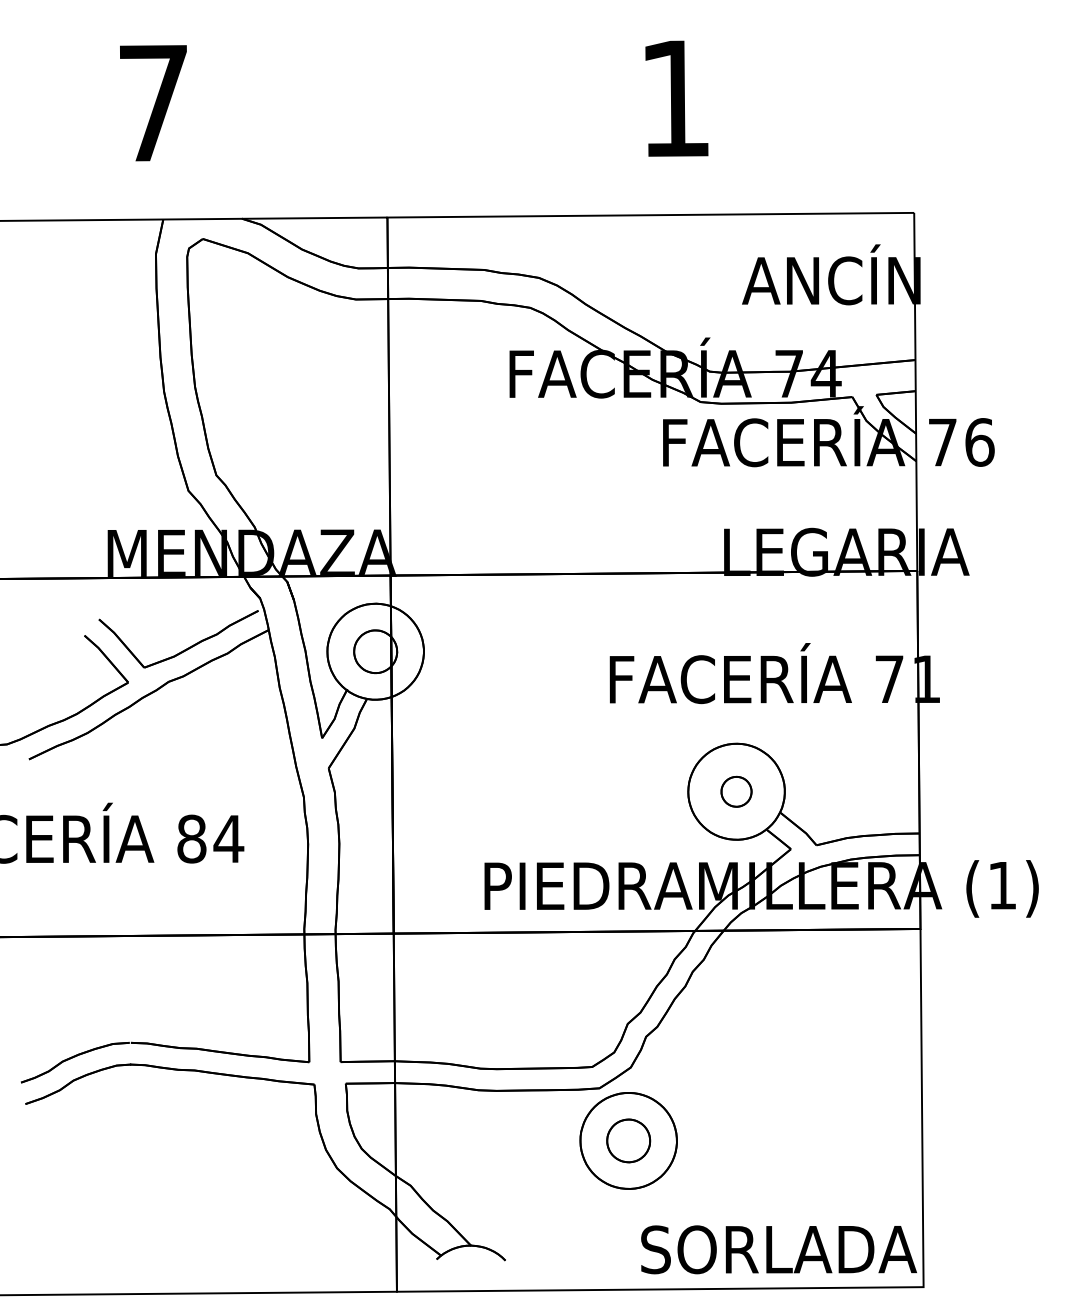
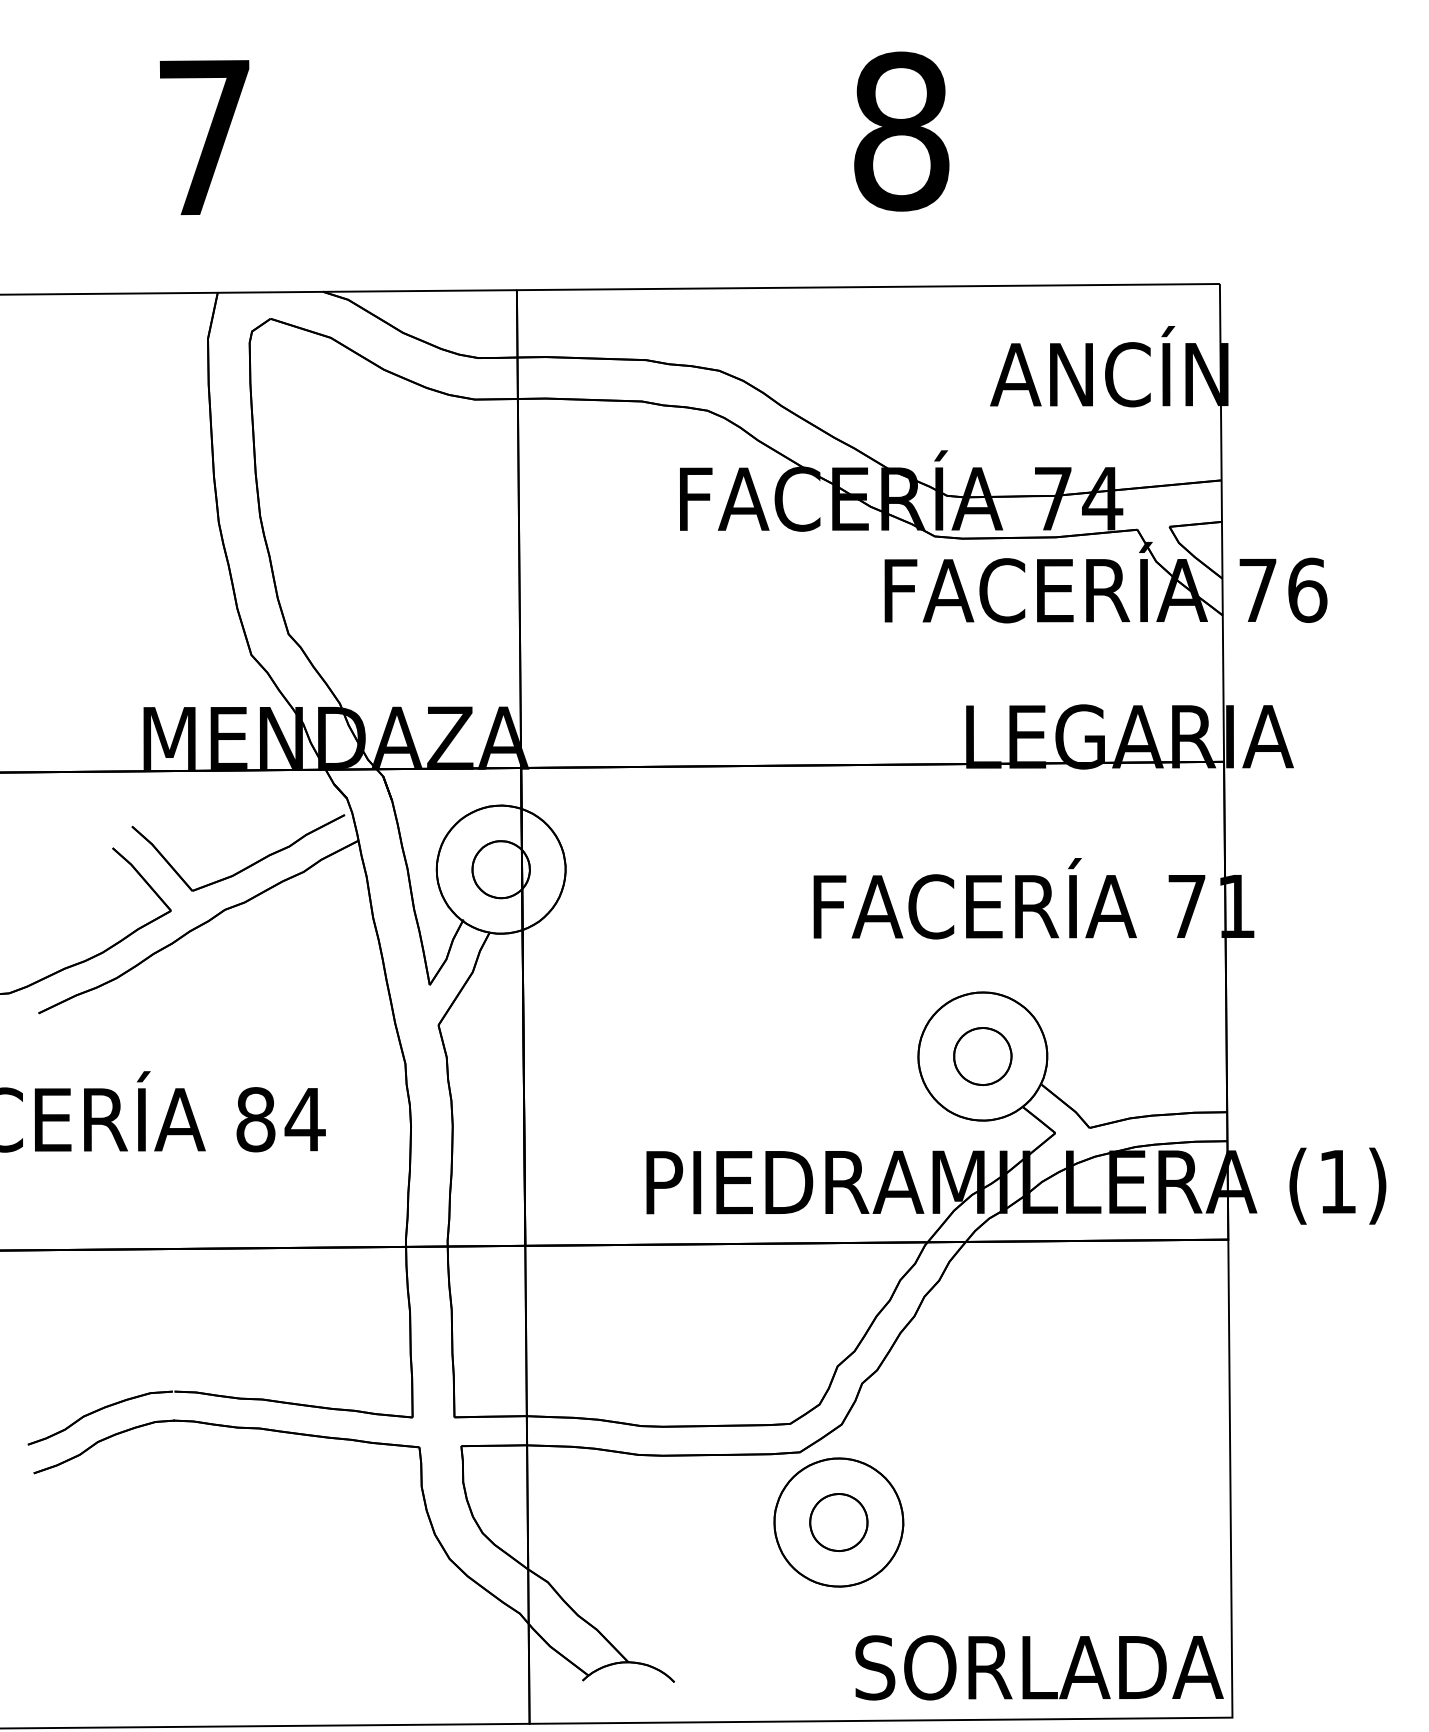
text: (675, 98) -> (901, 131), 1 -> 8
part: (736, 791) -> (982, 1056), size x1.43

